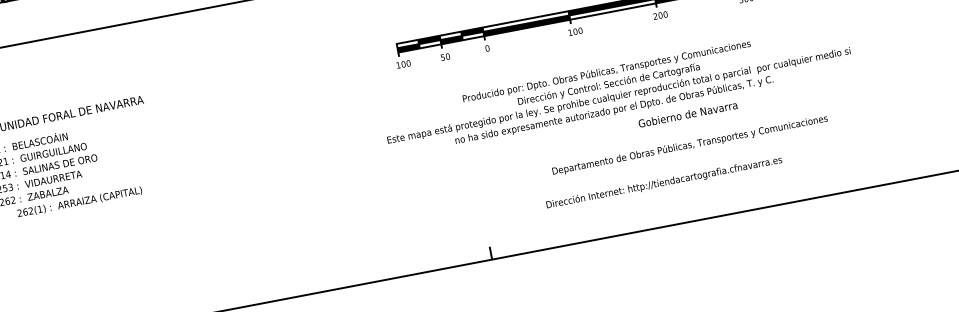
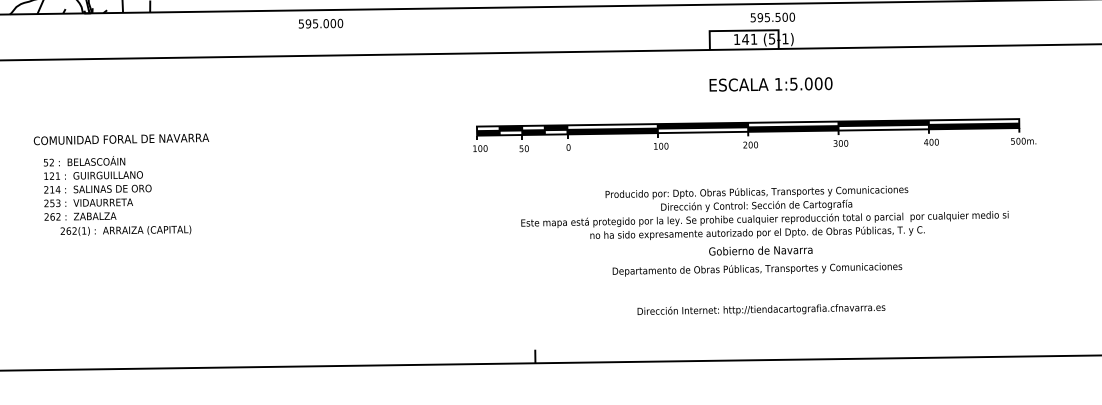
text: (617, 89) -> (764, 212), moved
text: (690, 145) -> (757, 269), moved
text: (664, 182) -> (761, 309), moved

